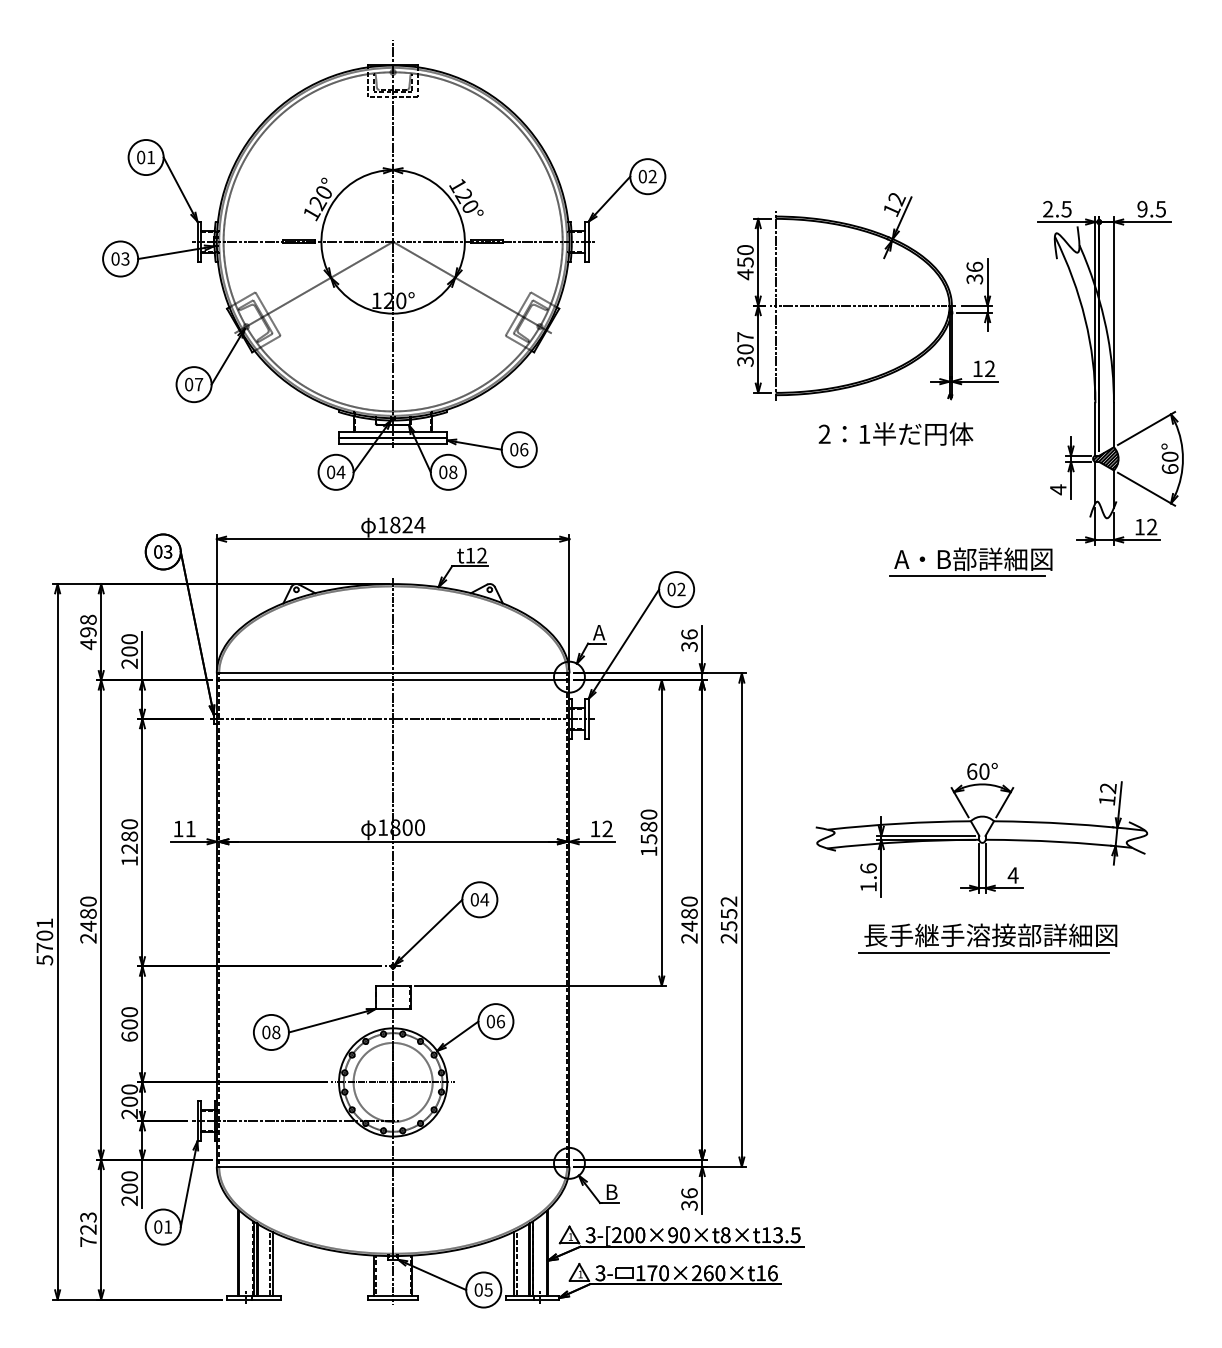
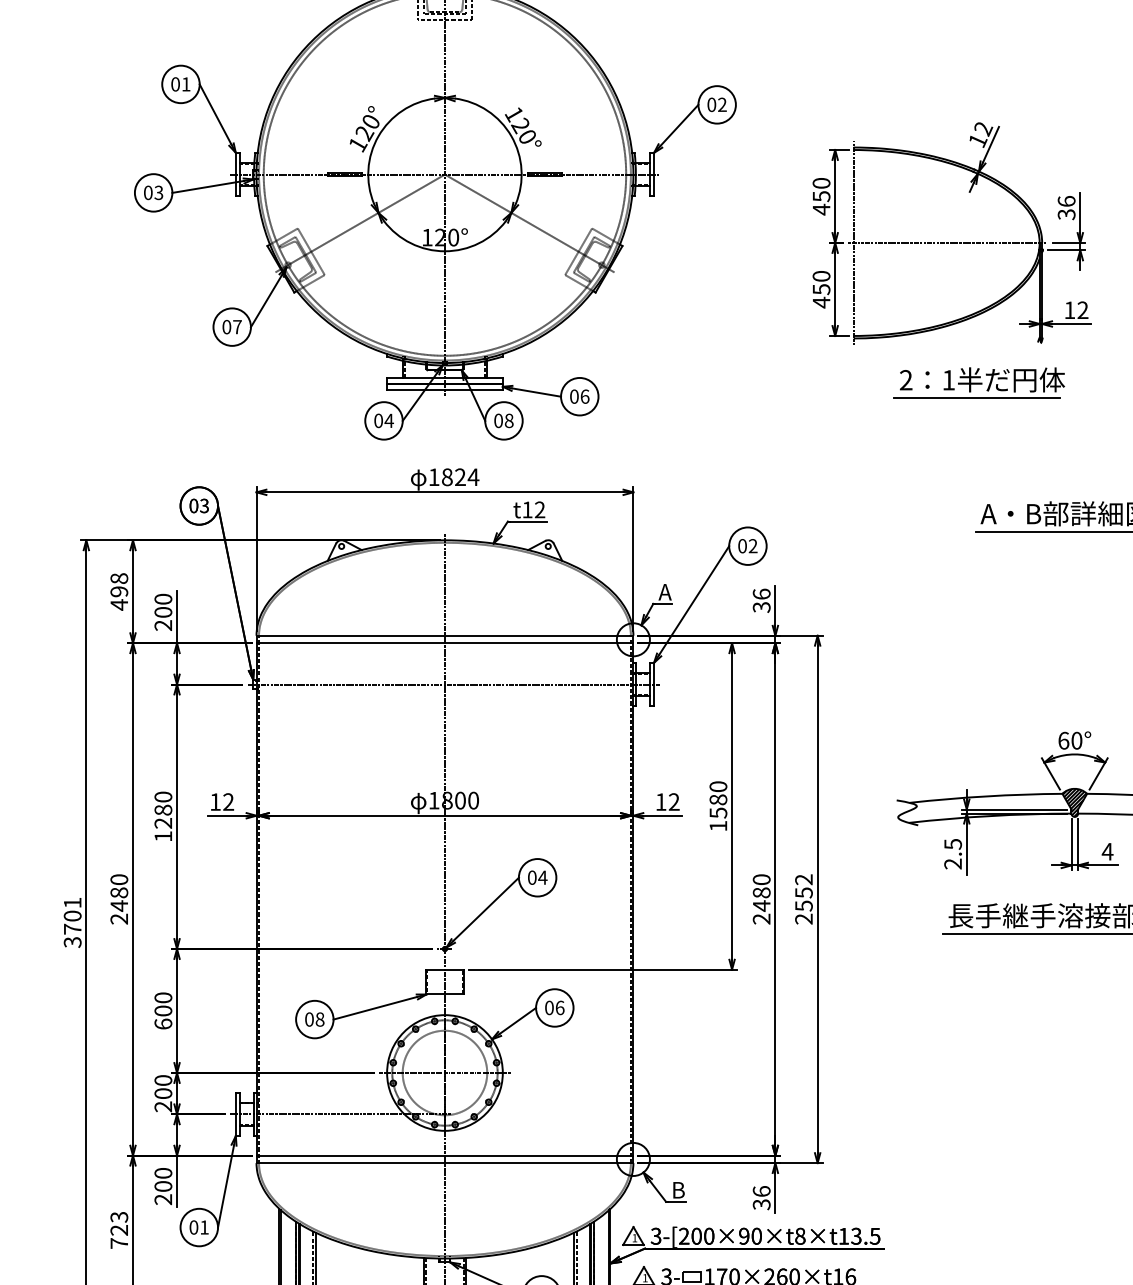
text: (745, 349) -> (821, 289), 307 -> 450
line: (890, 451) -> (976, 398), added
text: (190, 828) -> (228, 801), 11 -> 12
hatch: (982, 829) -> (1074, 802), added
text: (868, 877) -> (953, 853), 1.6 -> 2.5
text: (44, 959) -> (72, 941), 5701 -> 3701

